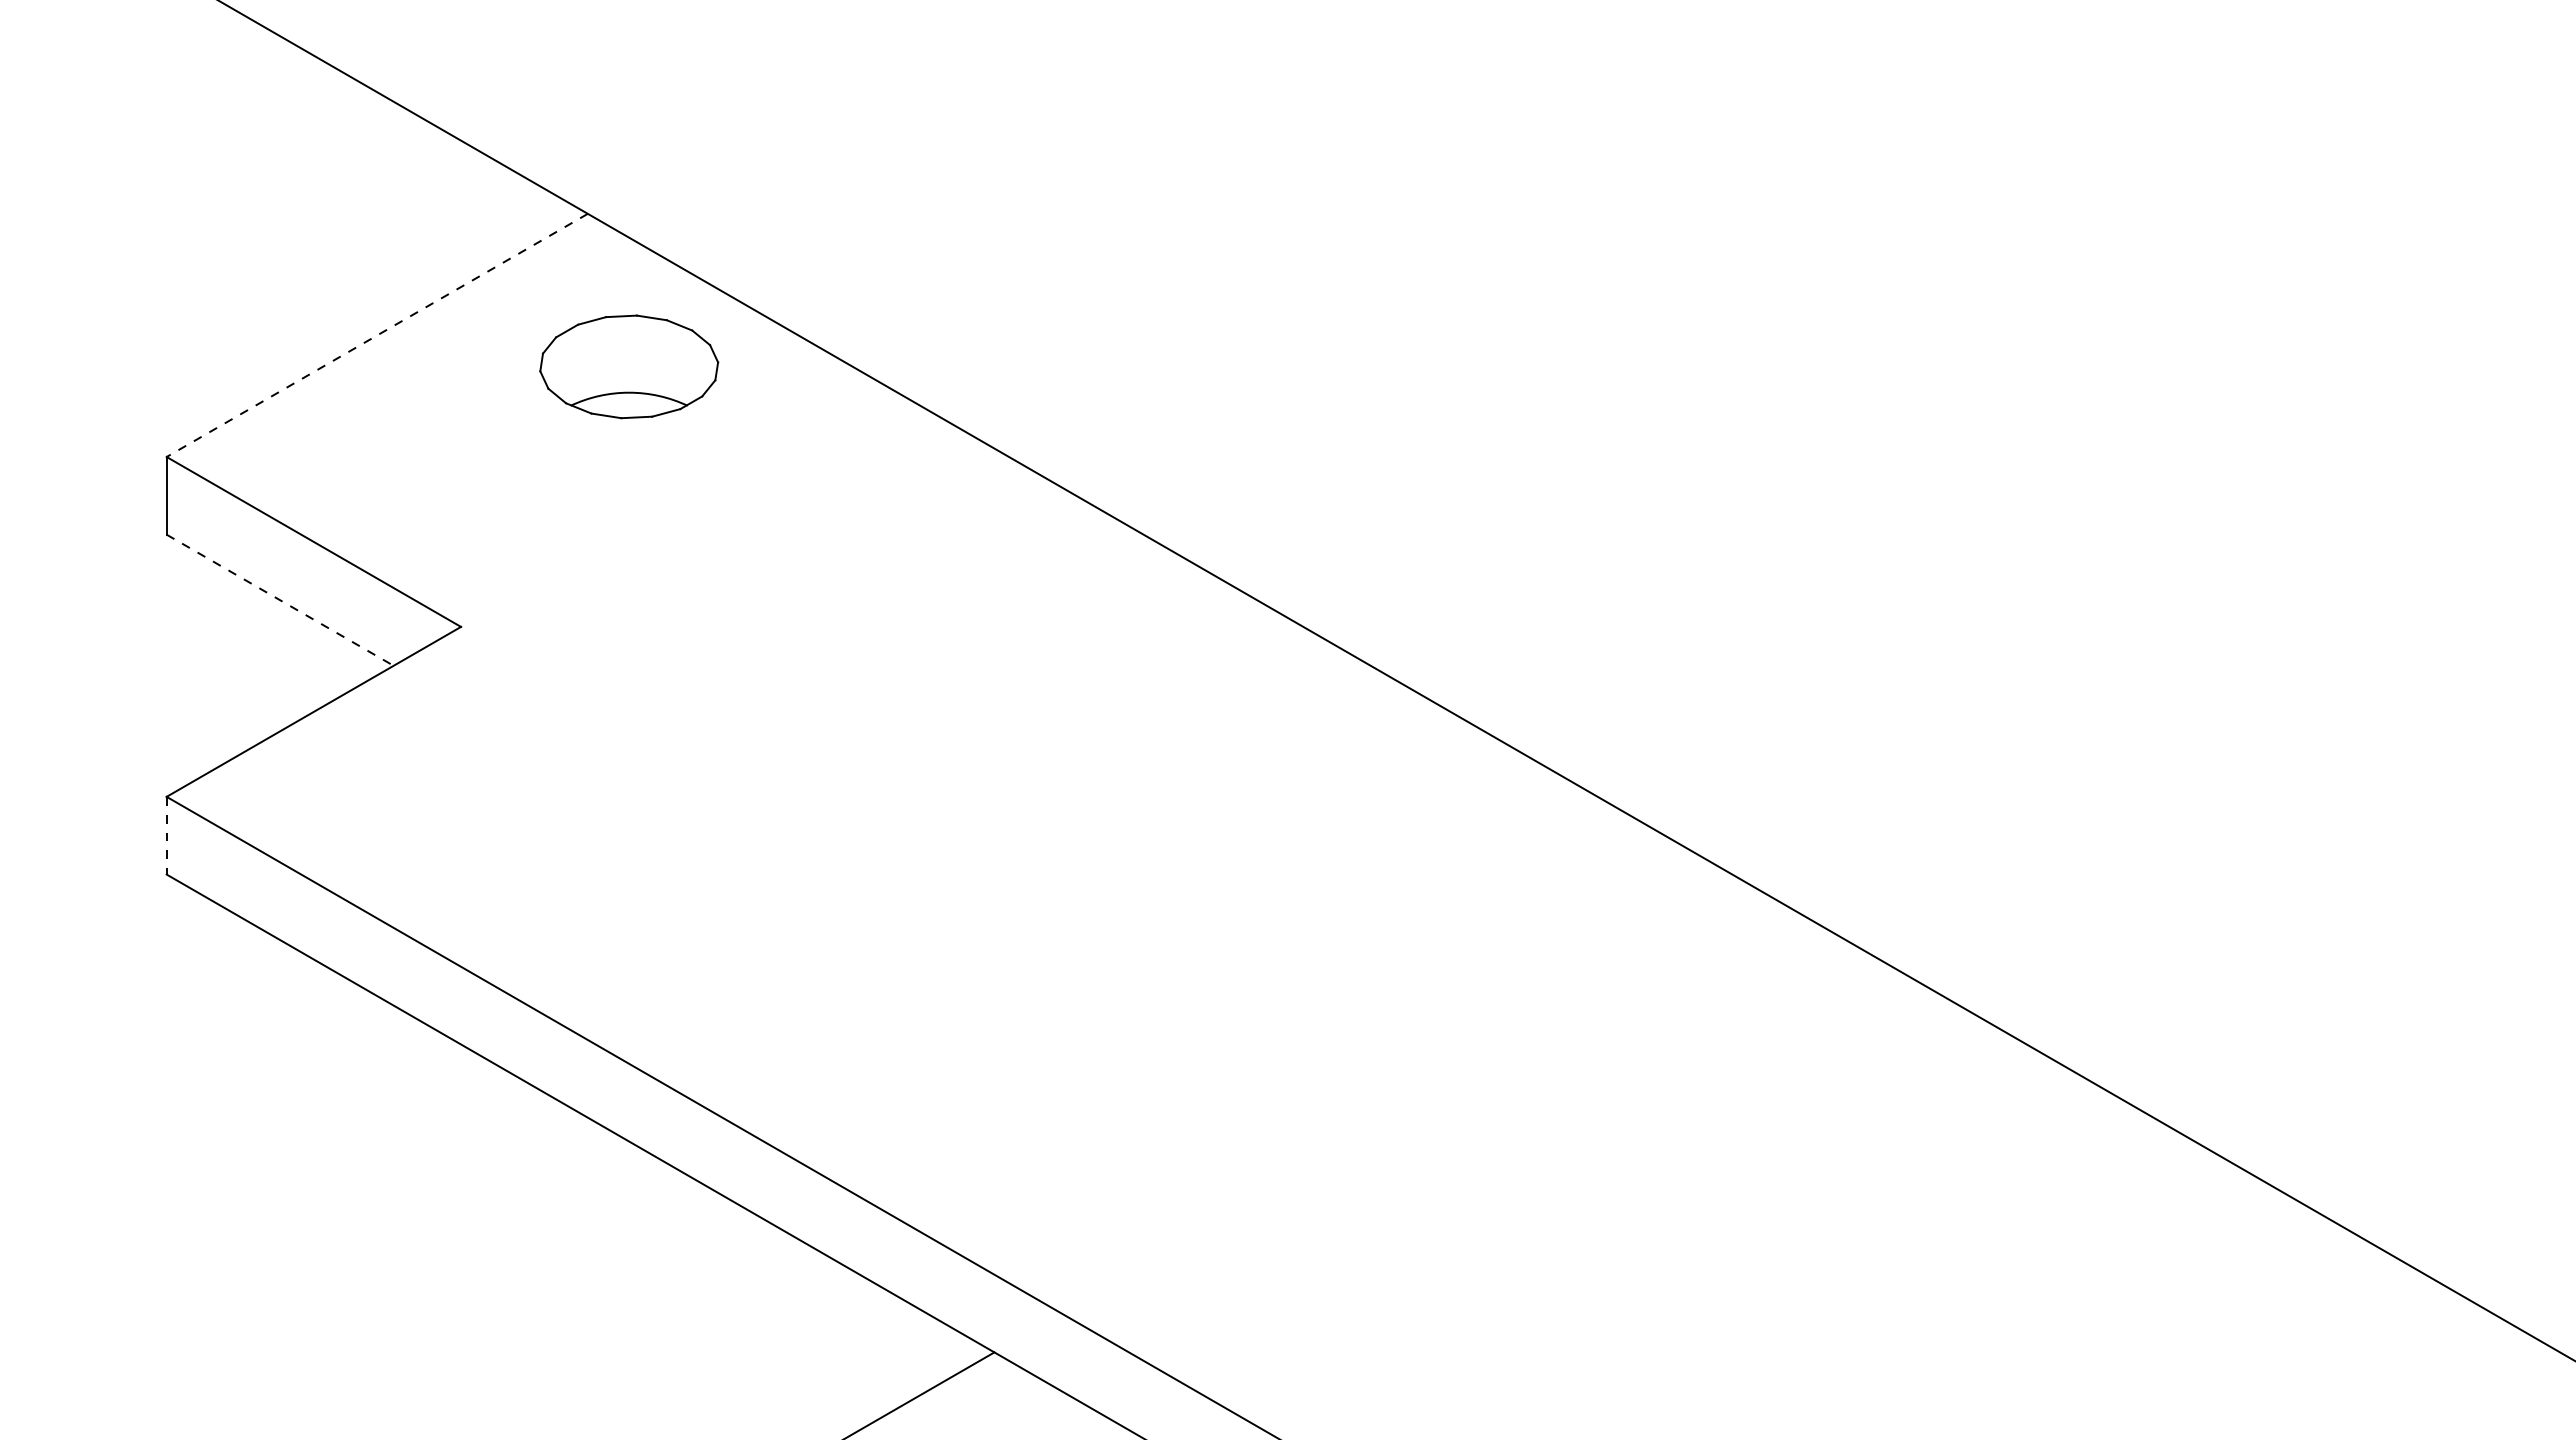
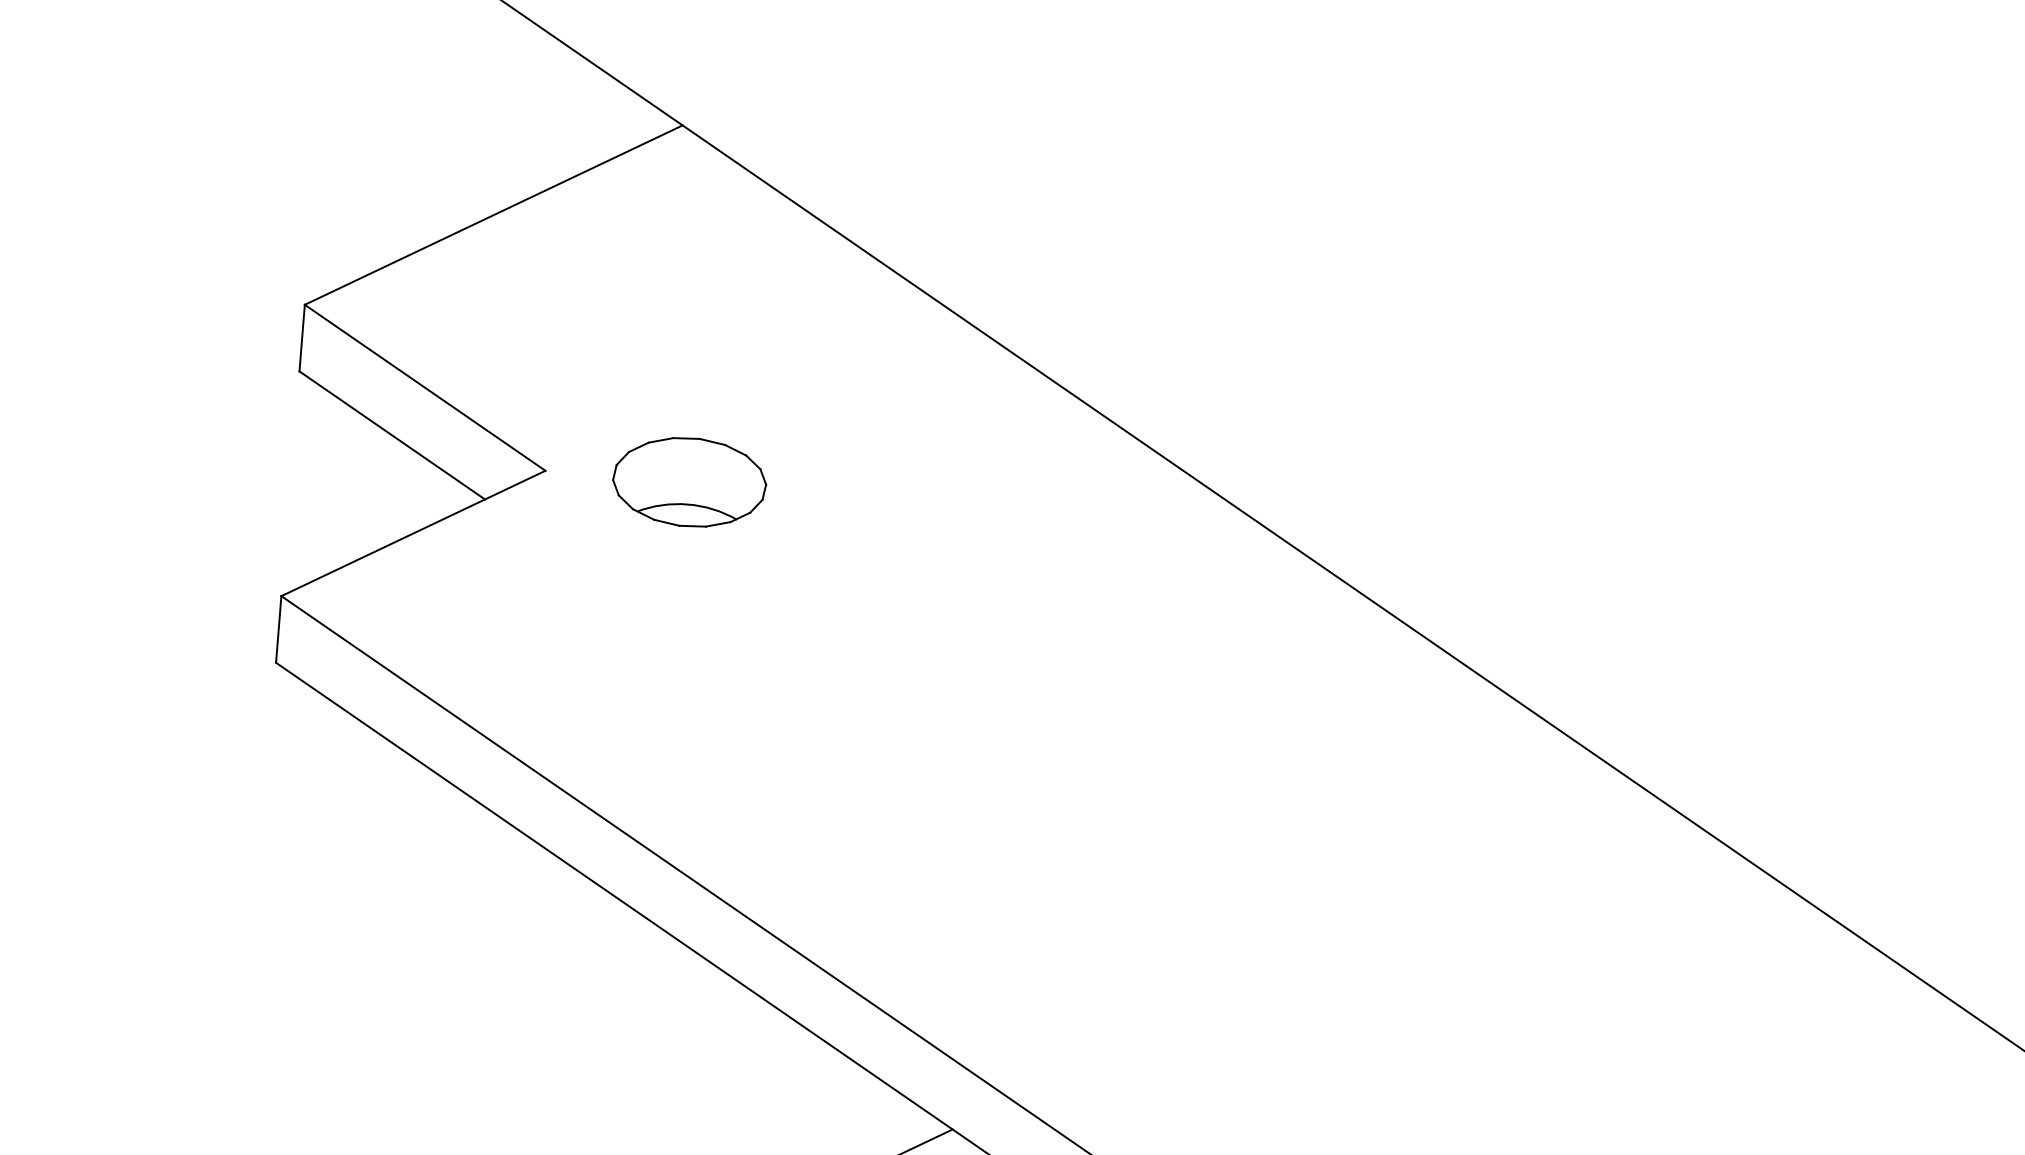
line: (376, 335) -> (493, 215), dashed -> solid
part: (629, 366) -> (689, 482), moved
line: (280, 600) -> (392, 435), dashed -> solid
line: (166, 835) -> (278, 629), dashed -> solid

